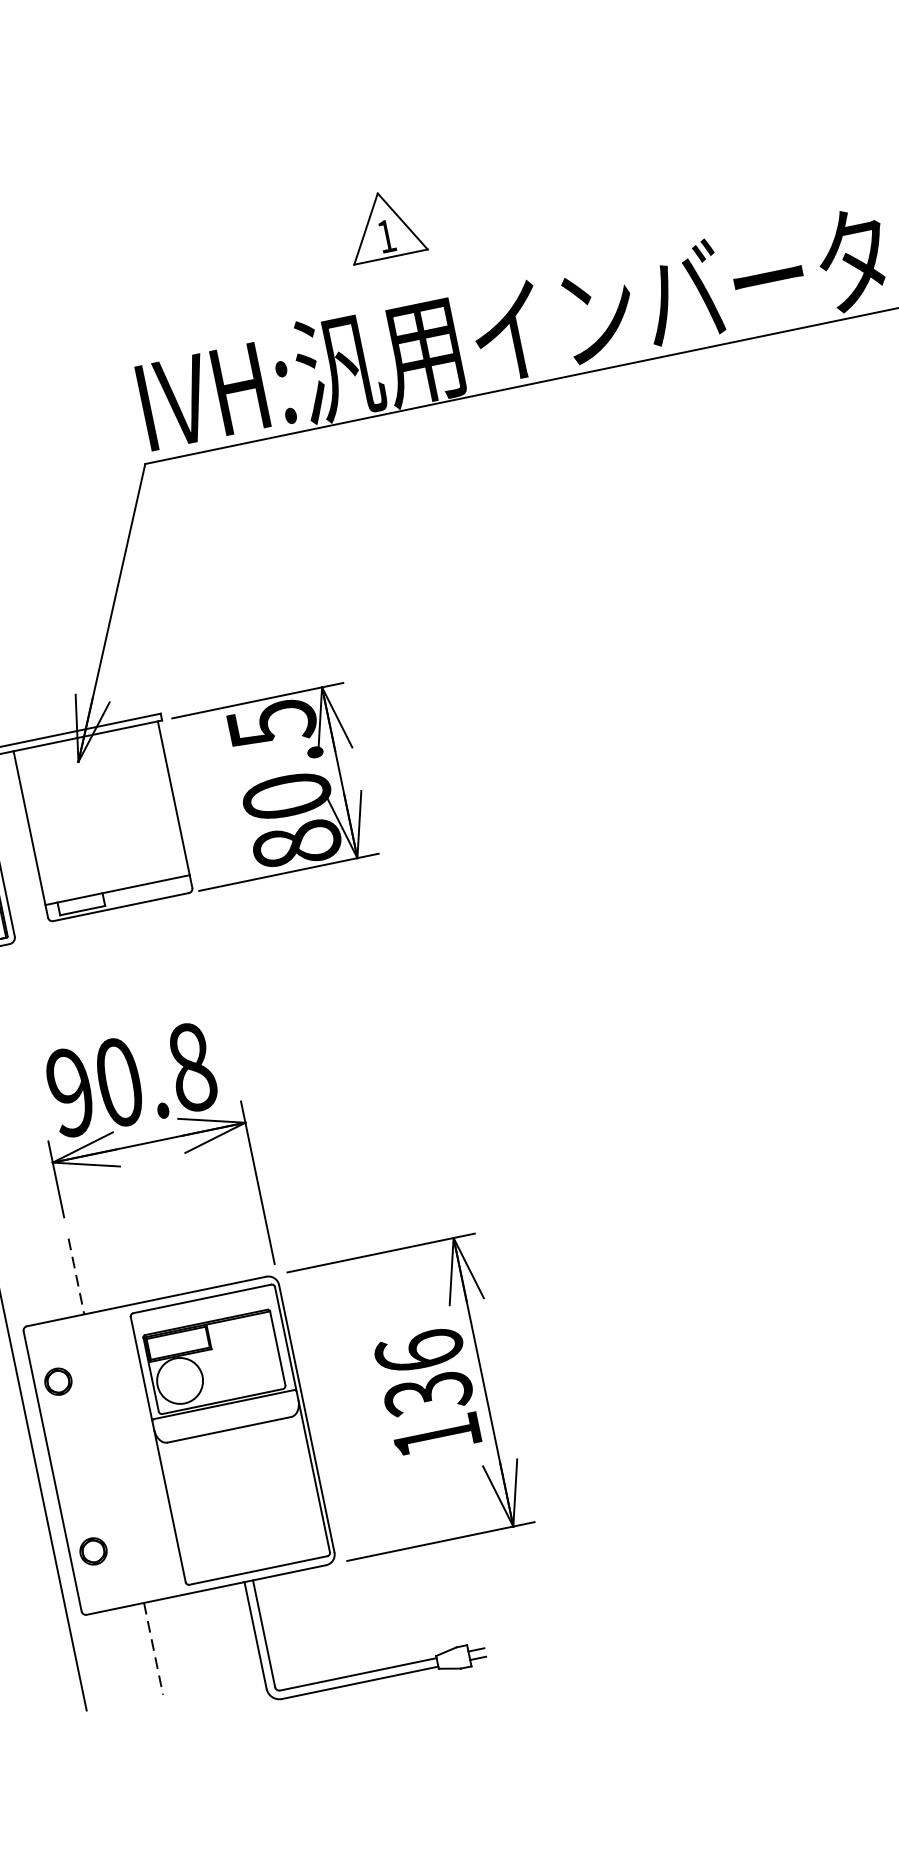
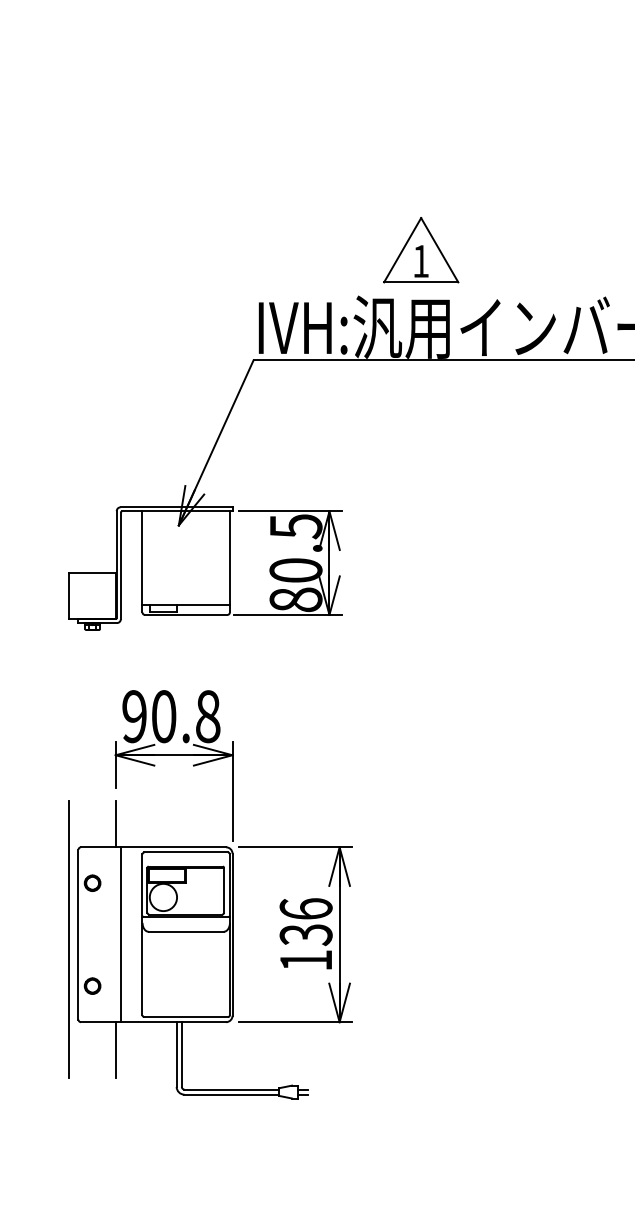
part: (384, 225) -> (421, 250), size x1.67
line: (76, 1276) -> (115, 824), dashed -> solid
line: (121, 1456) -> (120, 934), added
line: (153, 1649) -> (115, 1050), dashed -> solid

